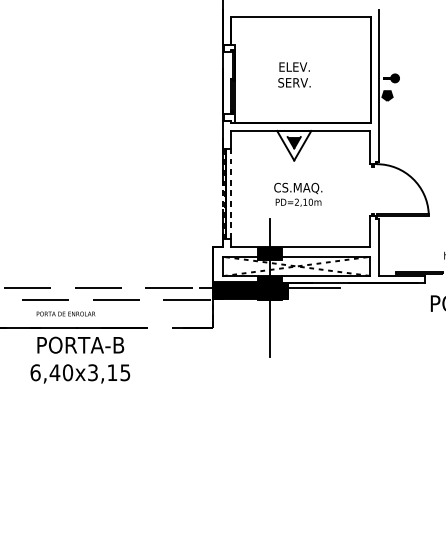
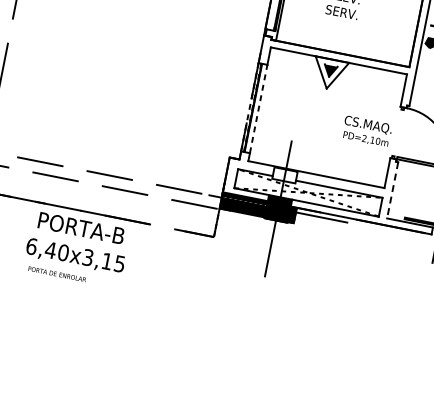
text: (298, 194) -> (367, 131), moved
line: (378, 247) -> (392, 190), solid -> dashed
fill: (269, 253) -> (284, 175), removed
text: (65, 313) -> (56, 273), moved

